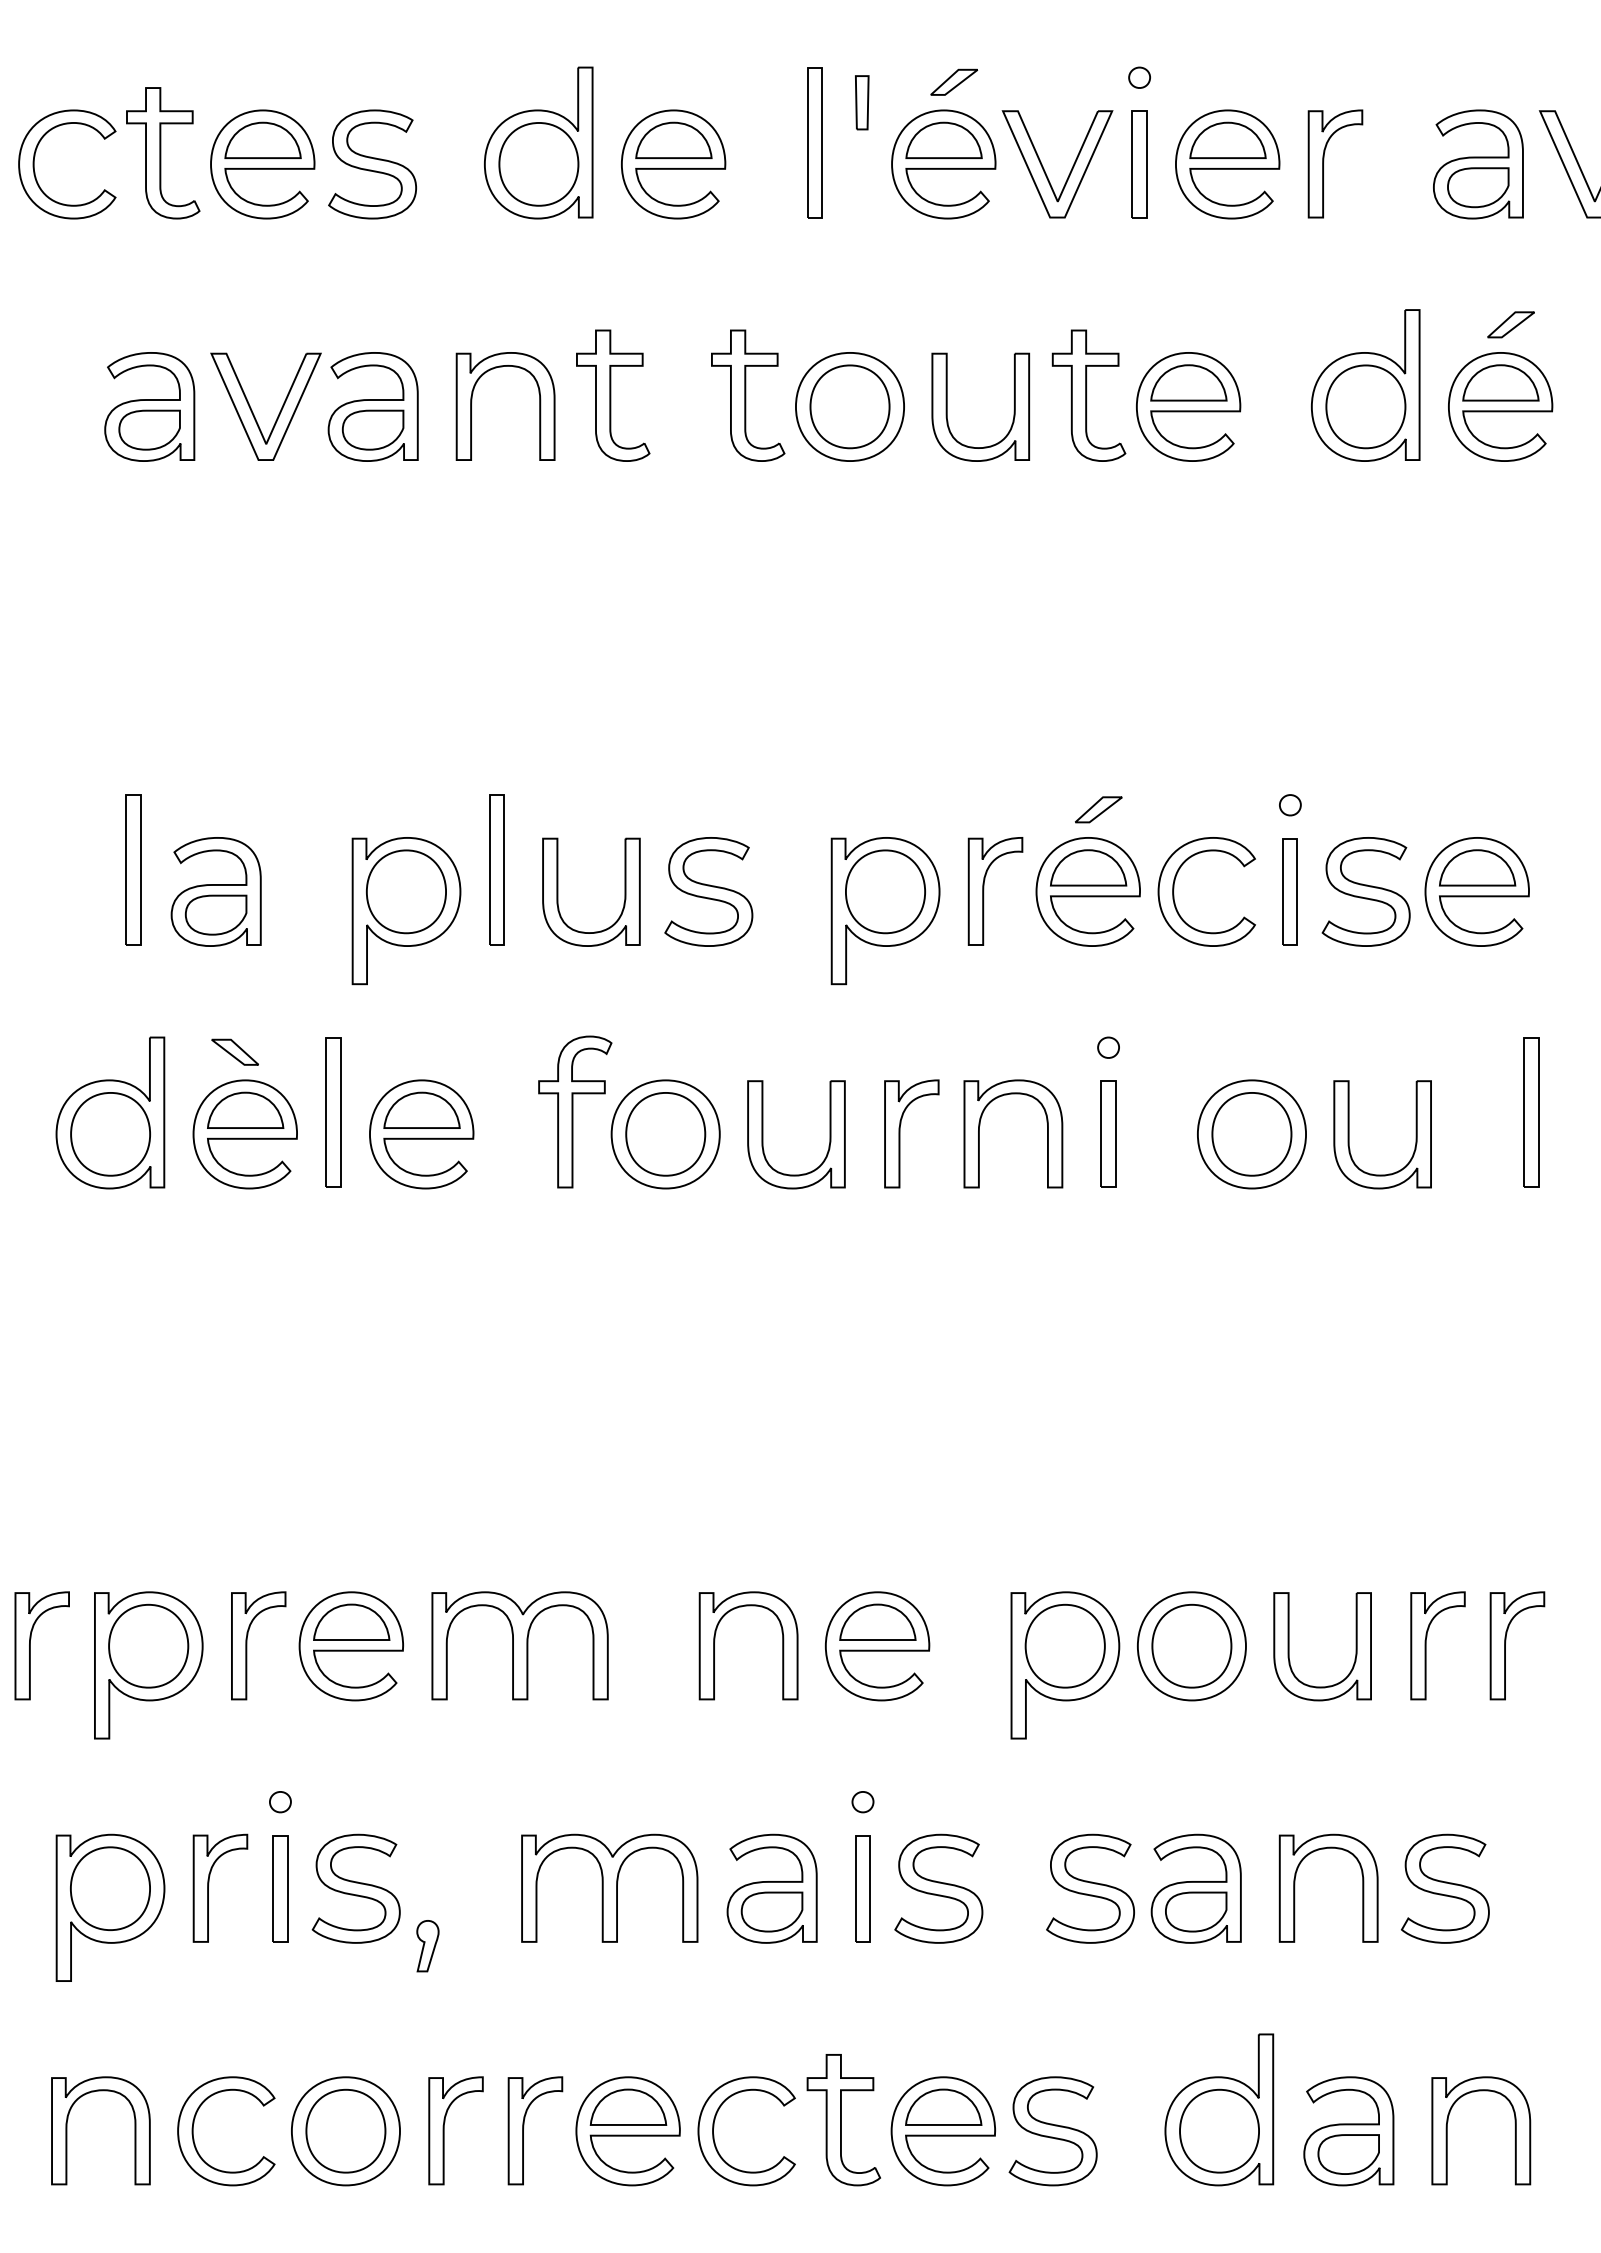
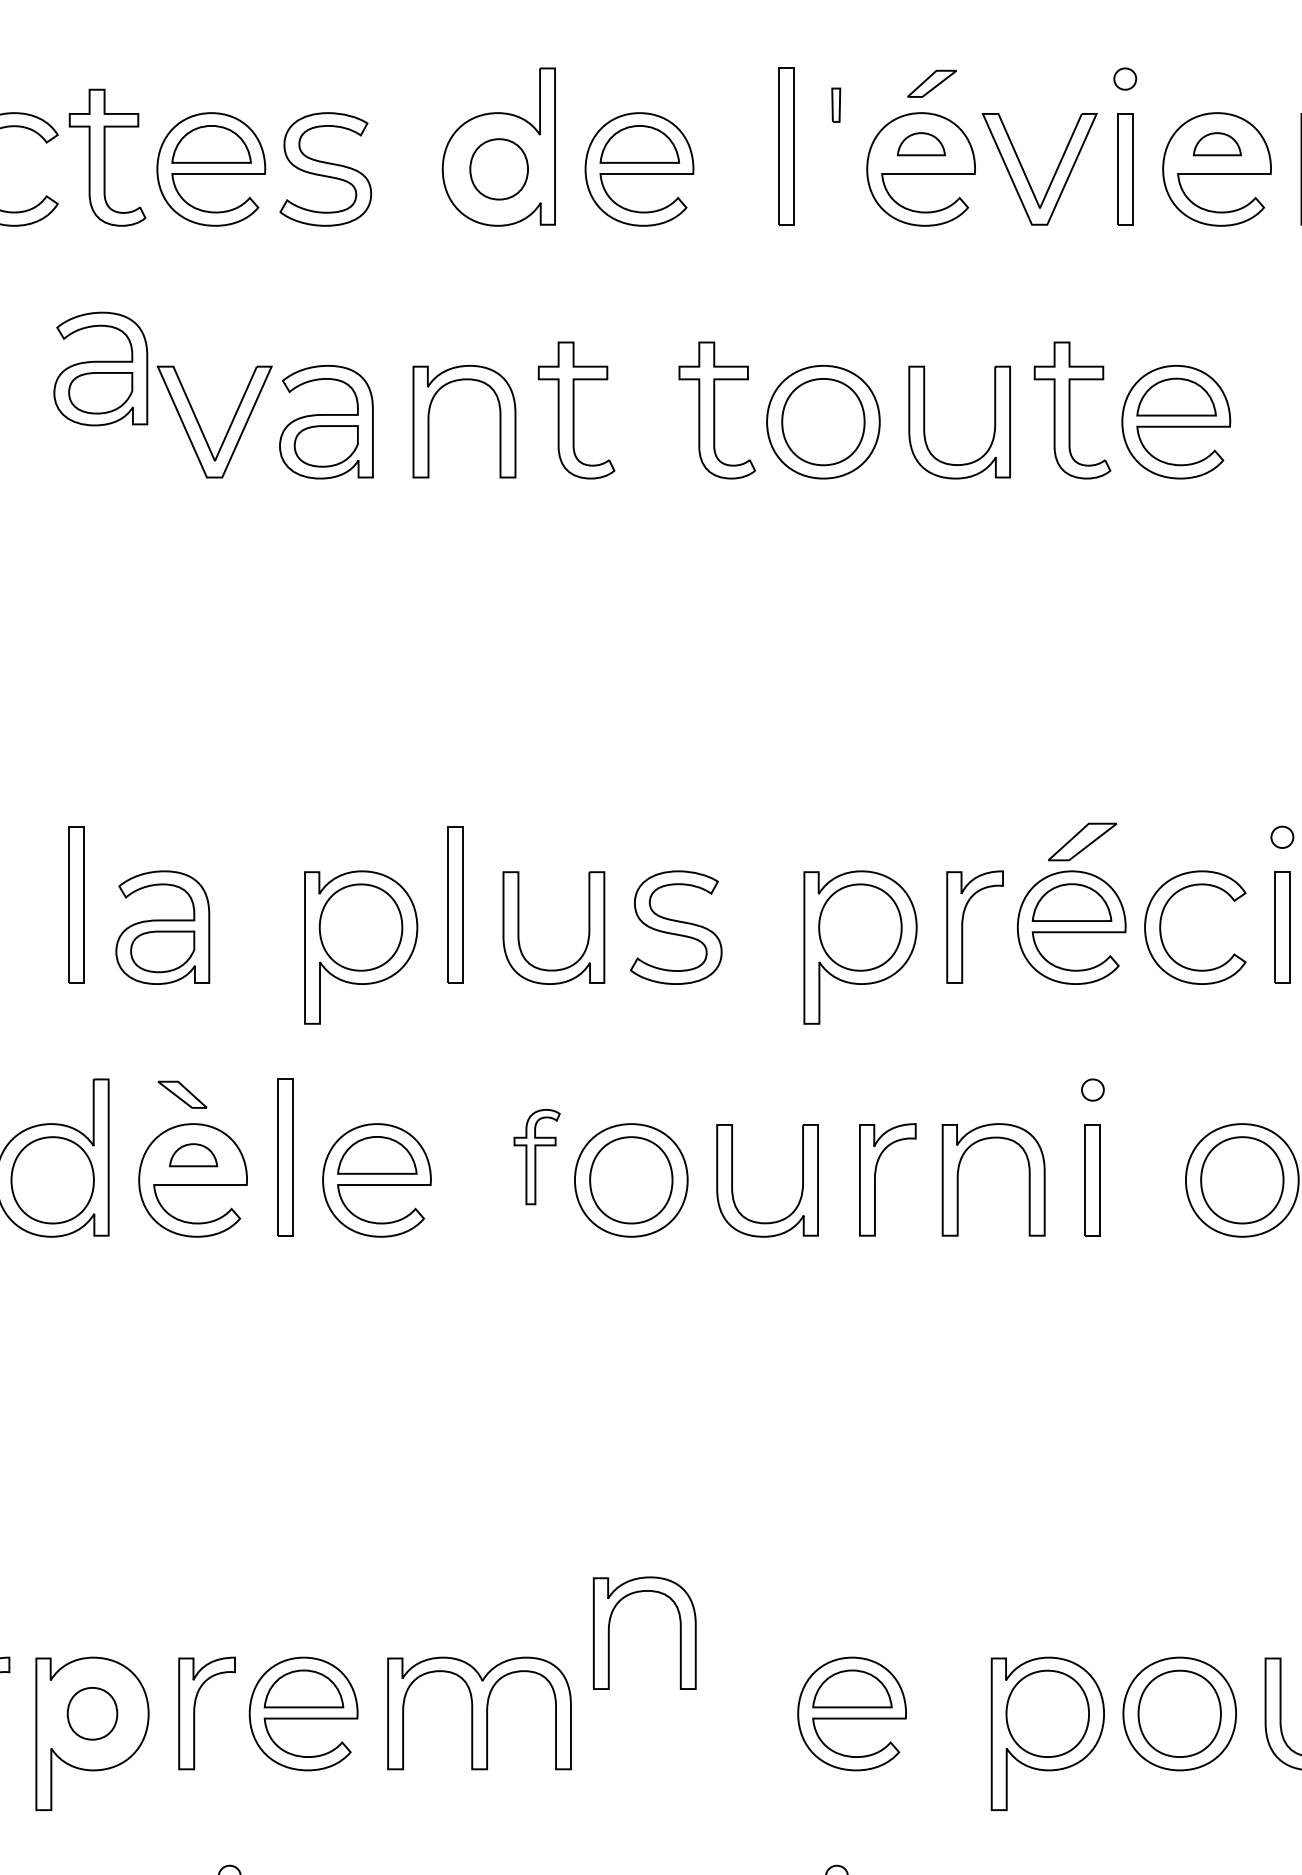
part: (862, 102) -> (836, 104), size x0.6
part: (943, 139) -> (920, 143), size x0.6
part: (1227, 139) -> (1216, 143), size x0.6
part: (538, 164) -> (498, 169), size x0.7
part: (149, 406) -> (100, 368), moved
part: (1098, 809) -> (1082, 841), size x1.4
part: (245, 1109) -> (193, 1154), size x0.6
part: (575, 1111) -> (537, 1156), size x0.6
part: (715, 1641) -> (610, 1628), moved
part: (148, 1645) -> (92, 1713), size x0.6

